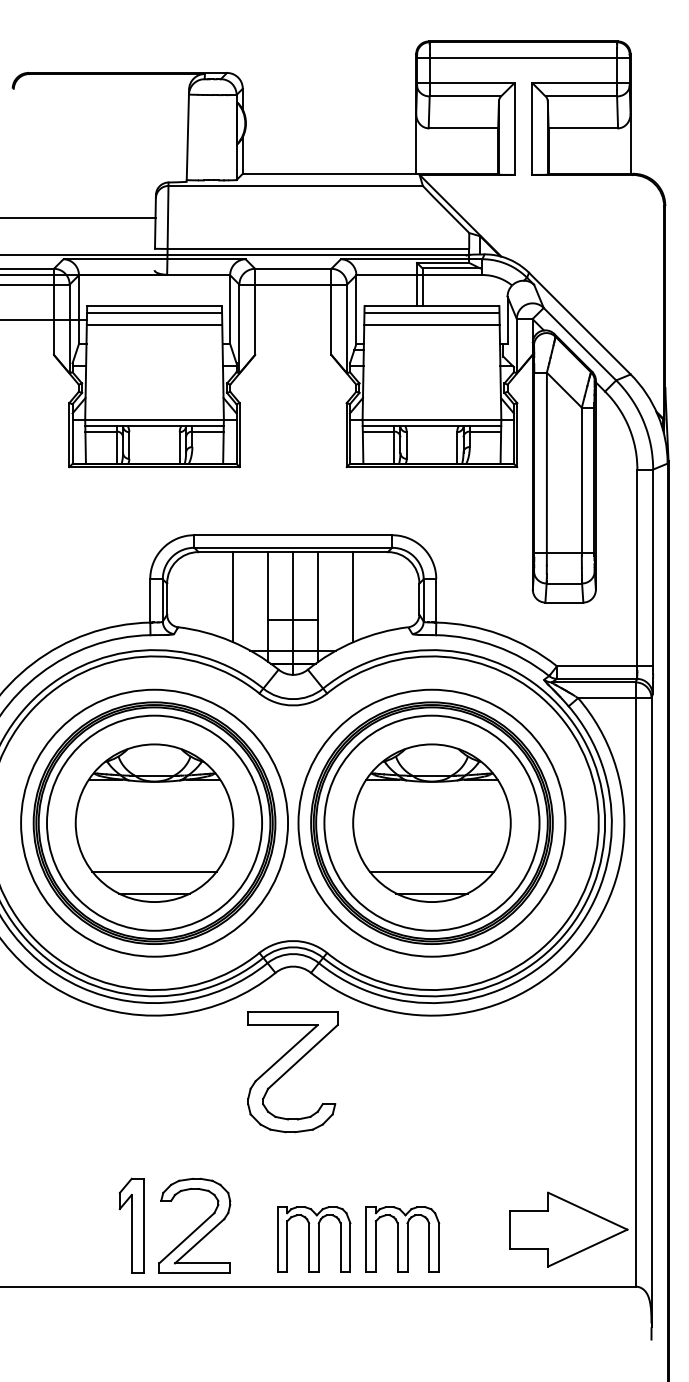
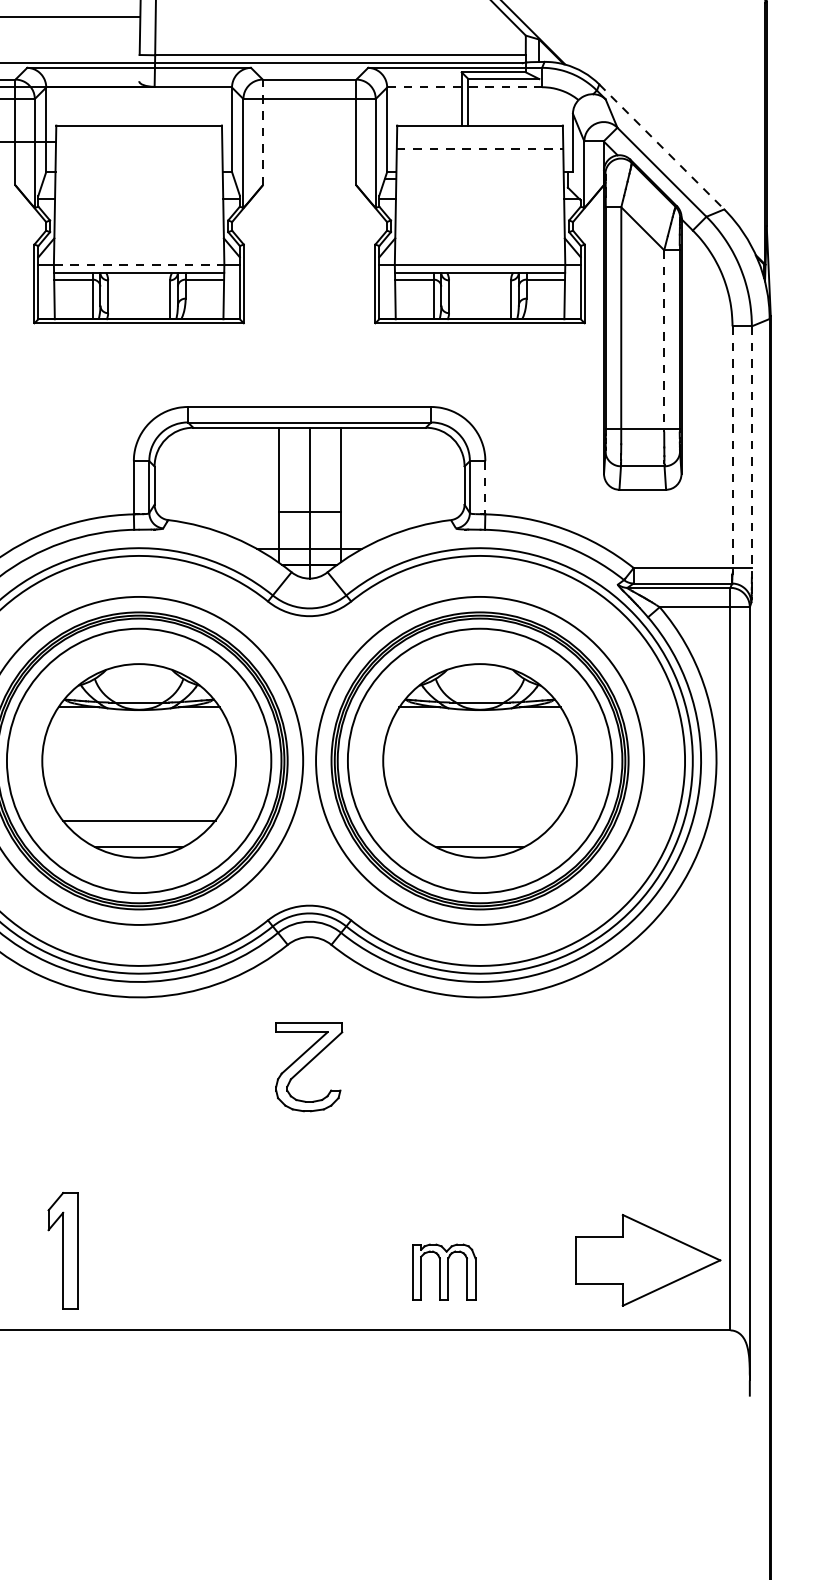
line: (419, 275) -> (464, 87), solid -> dashed
line: (255, 311) -> (263, 132), solid -> dashed
line: (154, 312) -> (139, 133), removed
line: (431, 312) -> (479, 133), removed
line: (579, 323) -> (661, 146), solid -> dashed
line: (154, 325) -> (139, 149), removed
line: (431, 325) -> (479, 149), solid -> dashed
line: (155, 419) -> (140, 264), solid -> dashed
line: (581, 482) -> (663, 342), solid -> dashed
line: (637, 569) -> (732, 449), solid -> dashed
line: (653, 570) -> (752, 450), solid -> dashed
line: (233, 597) -> (236, 483), removed
line: (353, 597) -> (383, 483), removed
line: (436, 600) -> (485, 487), solid -> dashed
line: (431, 871) -> (479, 820), removed
part: (292, 1072) -> (308, 1067), size x0.6
part: (131, 1225) -> (62, 1250), moved
part: (194, 1225) -> (188, 1255), removed
part: (314, 1239) -> (335, 1272), removed
part: (402, 1239) -> (443, 1272), size x0.7

